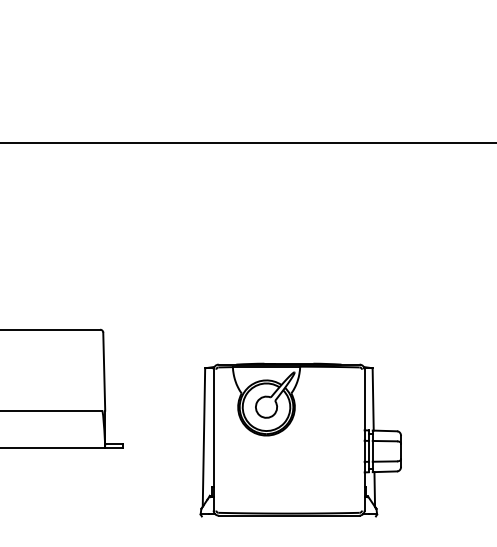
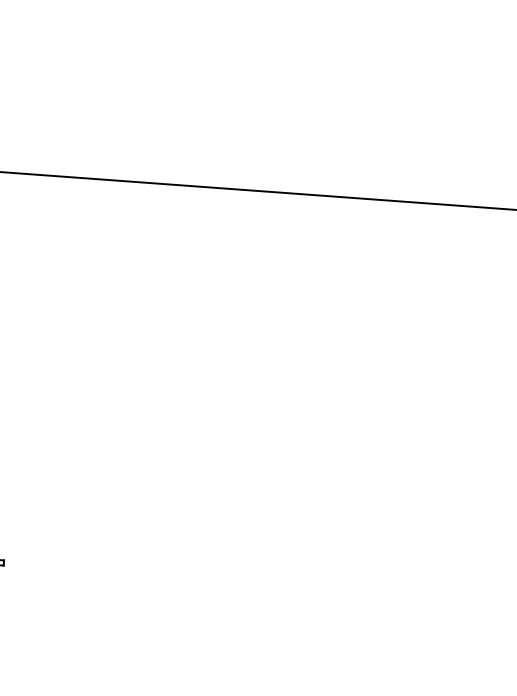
part: (300, 439) -> (231, 571), removed

